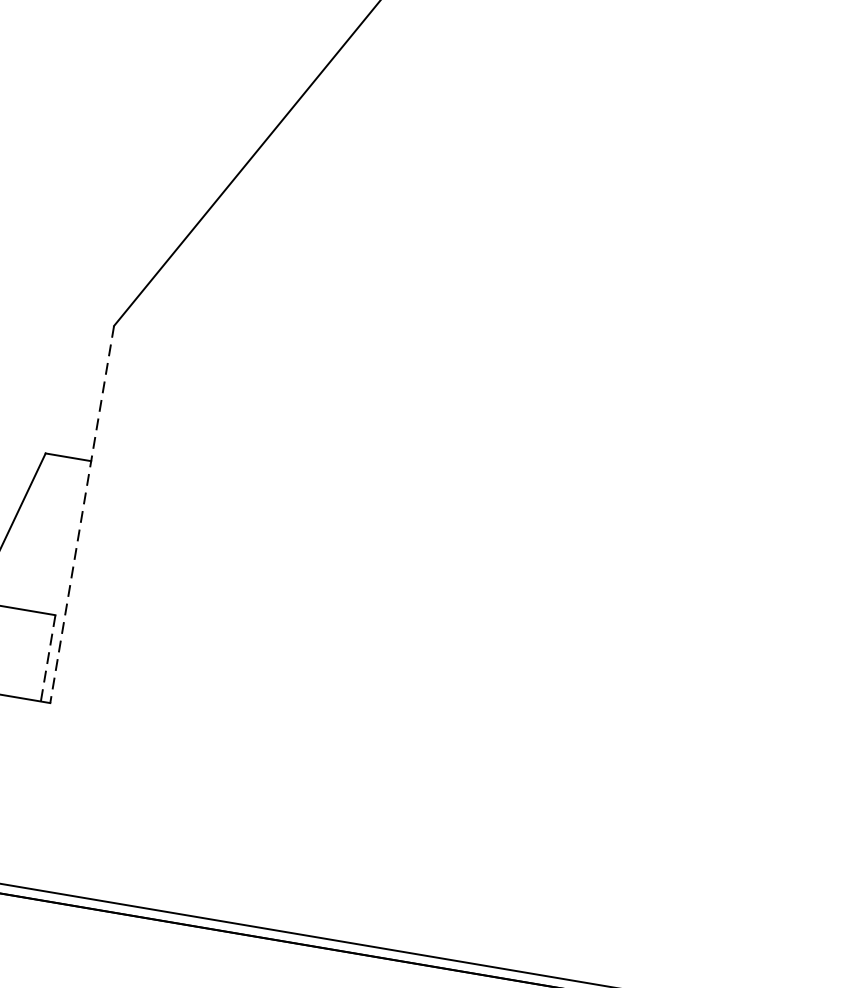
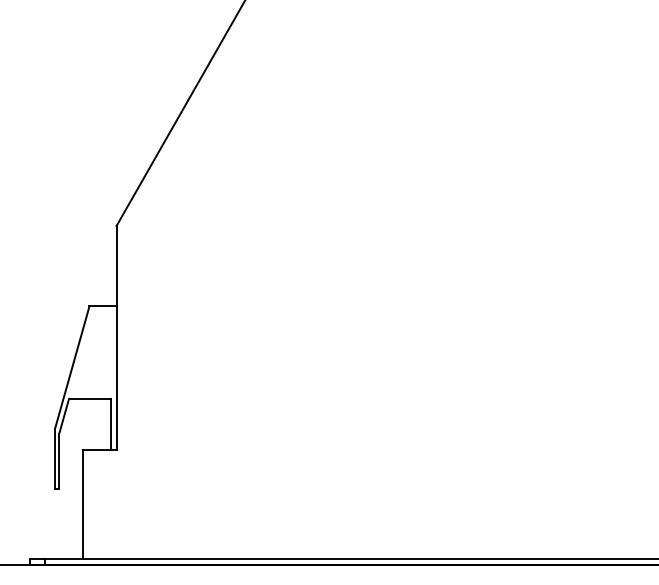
line: (81, 515) -> (116, 338), dashed -> solid
line: (47, 658) -> (110, 424), dashed -> solid

